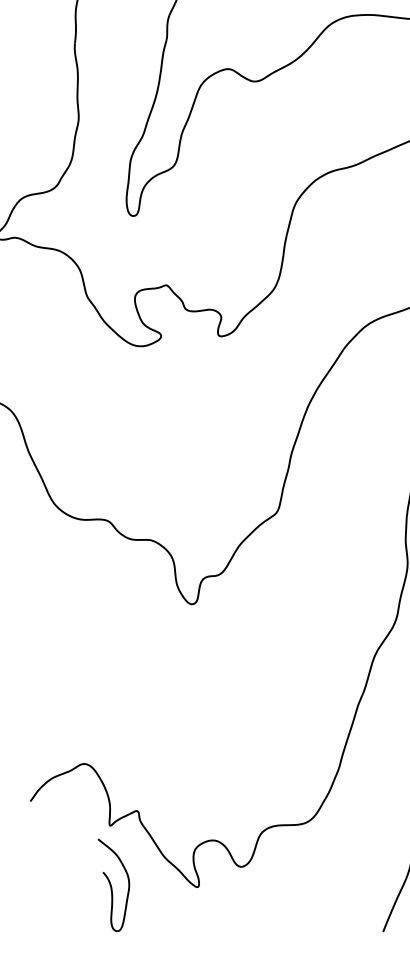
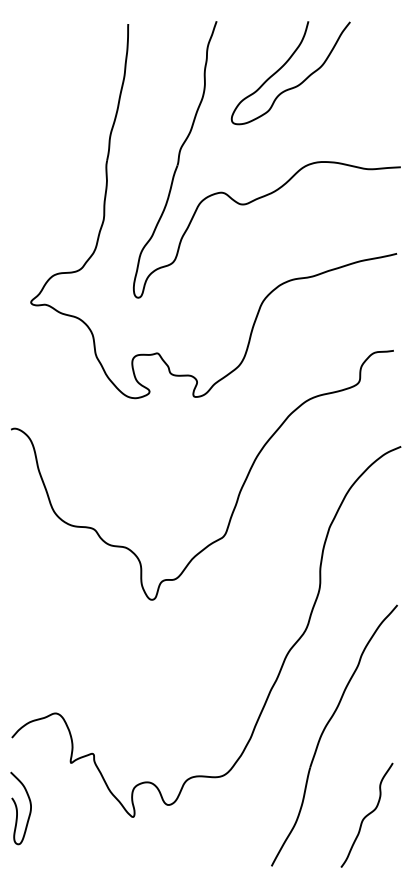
curve: (111, 885) -> (17, 808), moved

